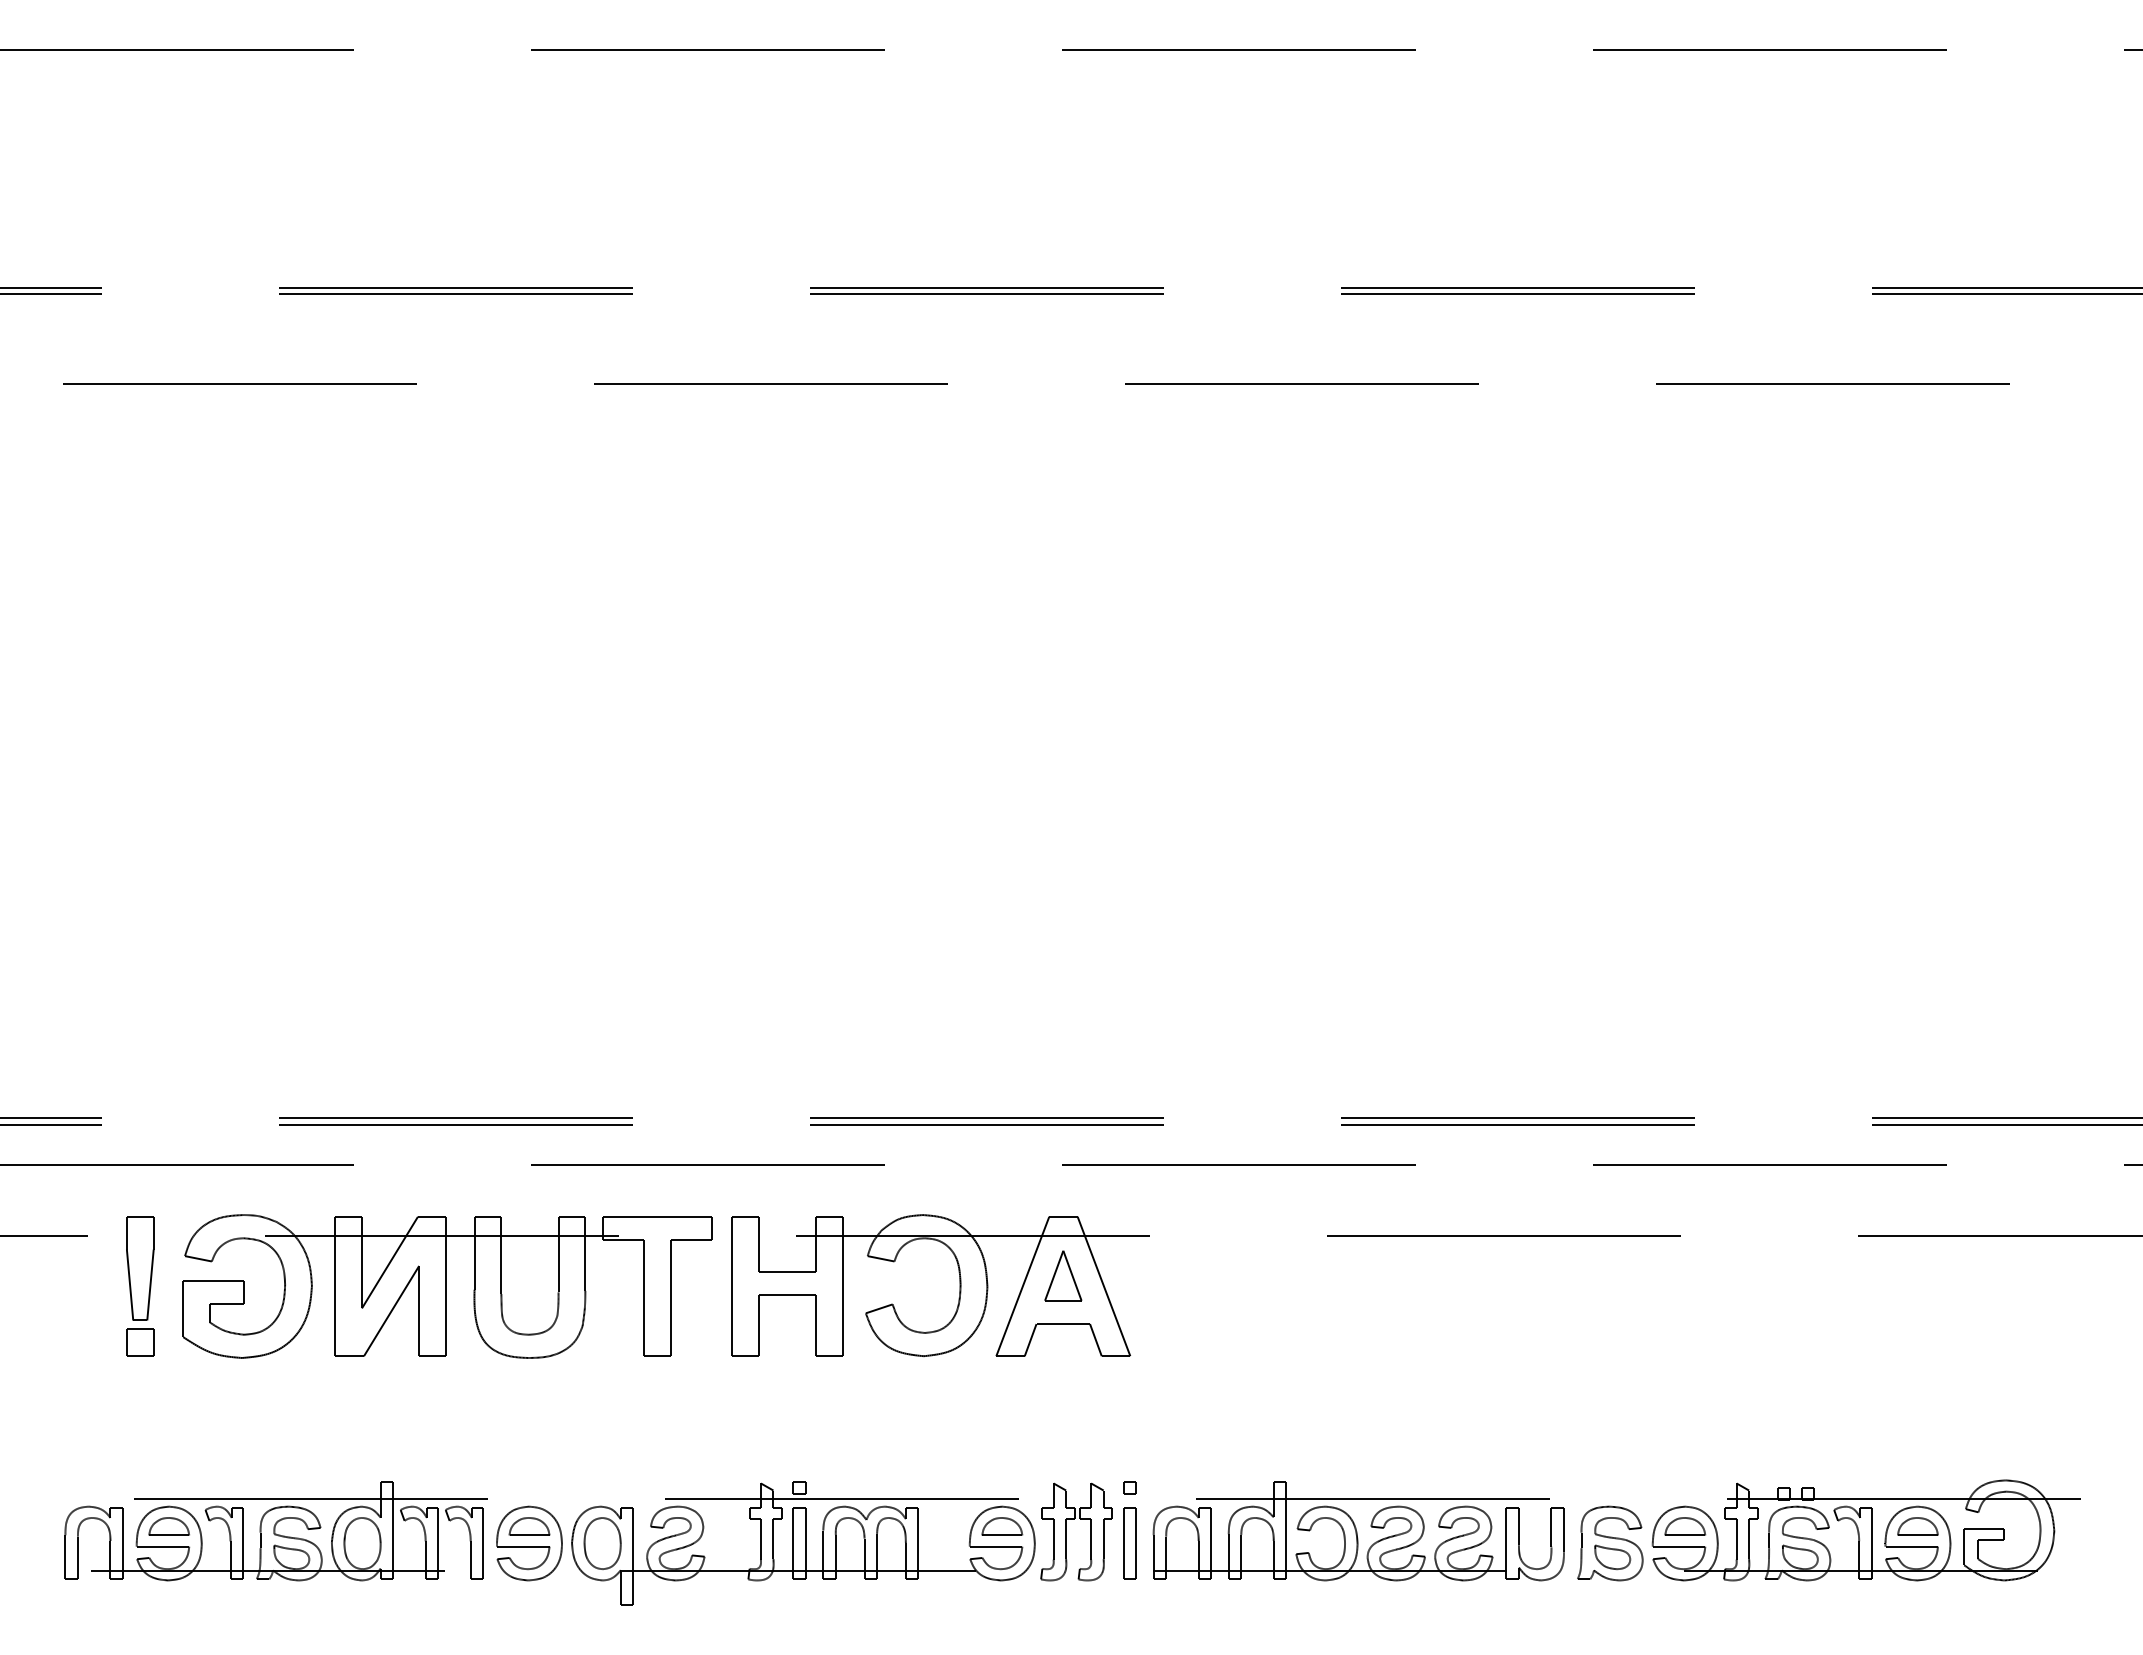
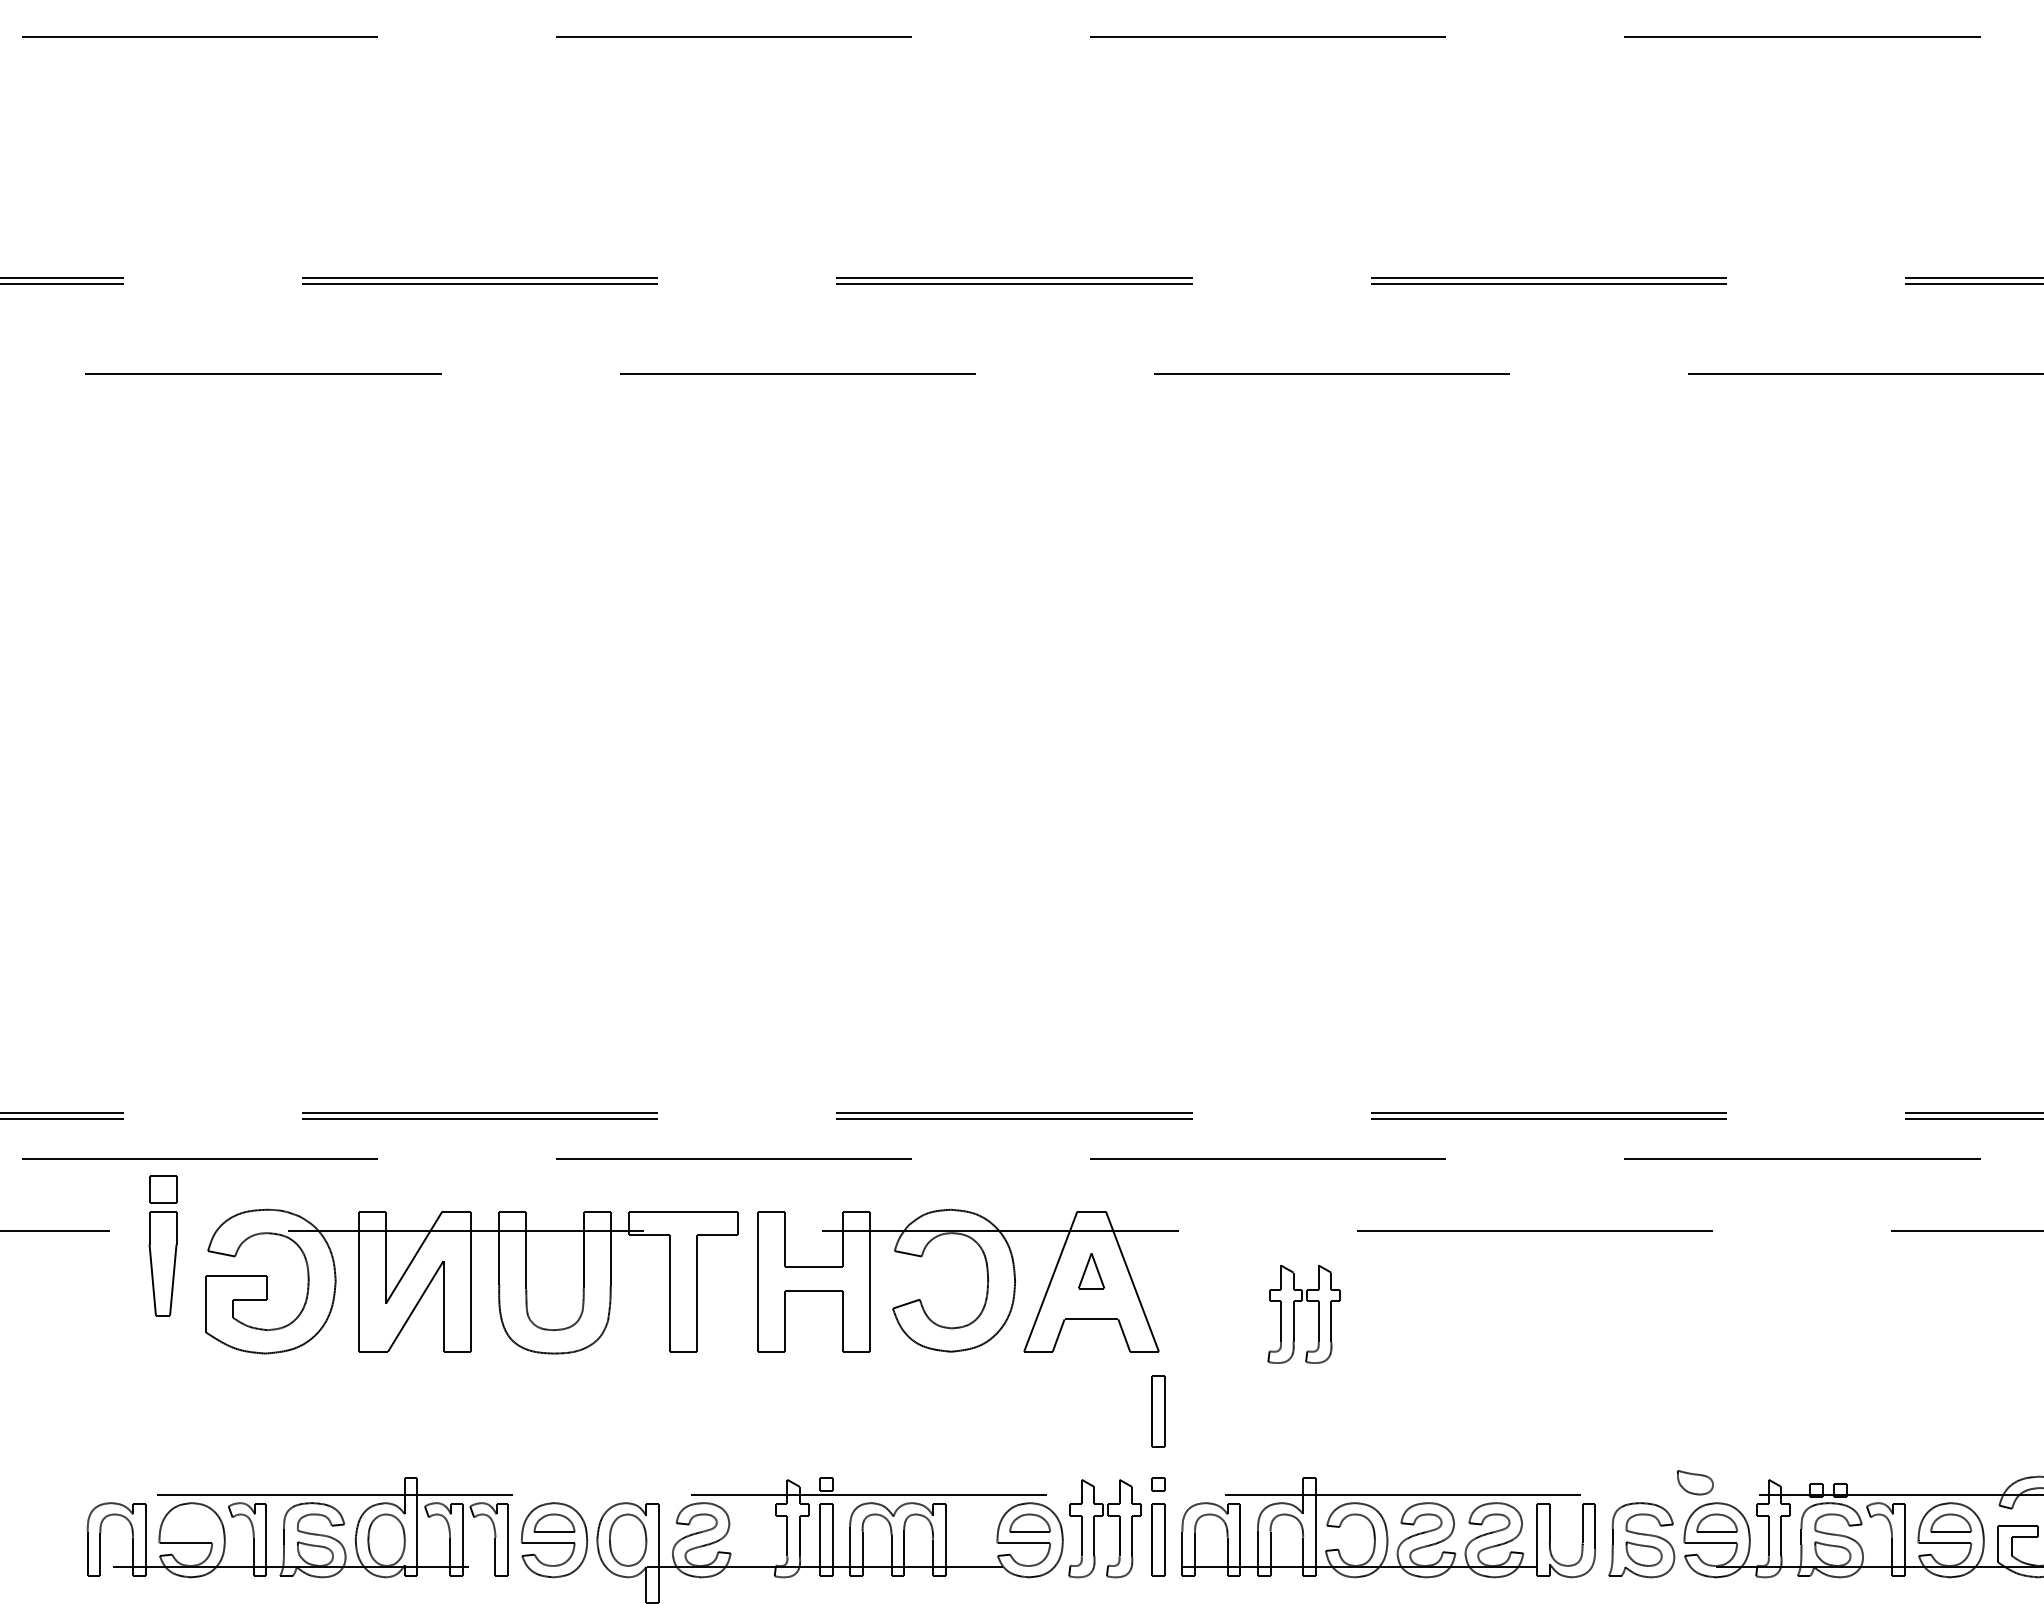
part: (1063, 1275) -> (1091, 1270), size x0.7
part: (1264, 1318) -> (1293, 1313), added
part: (140, 1342) -> (163, 1189), moved
part: (1129, 1415) -> (1158, 1411), added
part: (1663, 1486) -> (1695, 1482), added
part: (168, 1526) -> (191, 1523), removed

